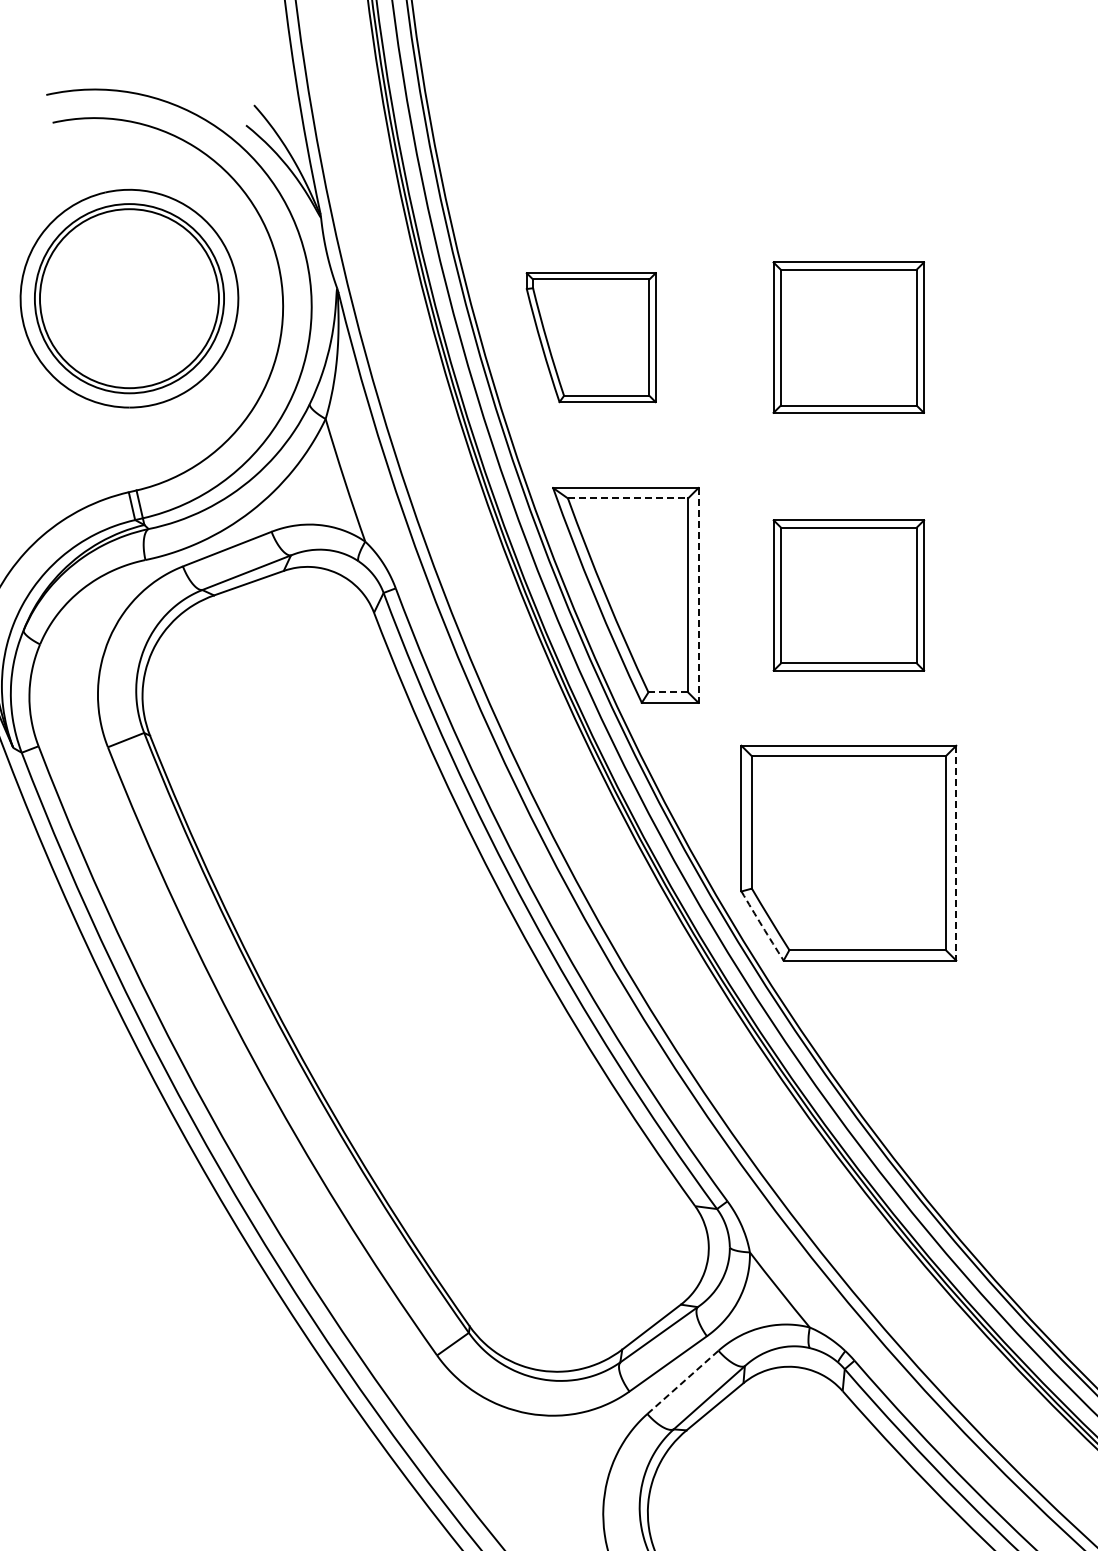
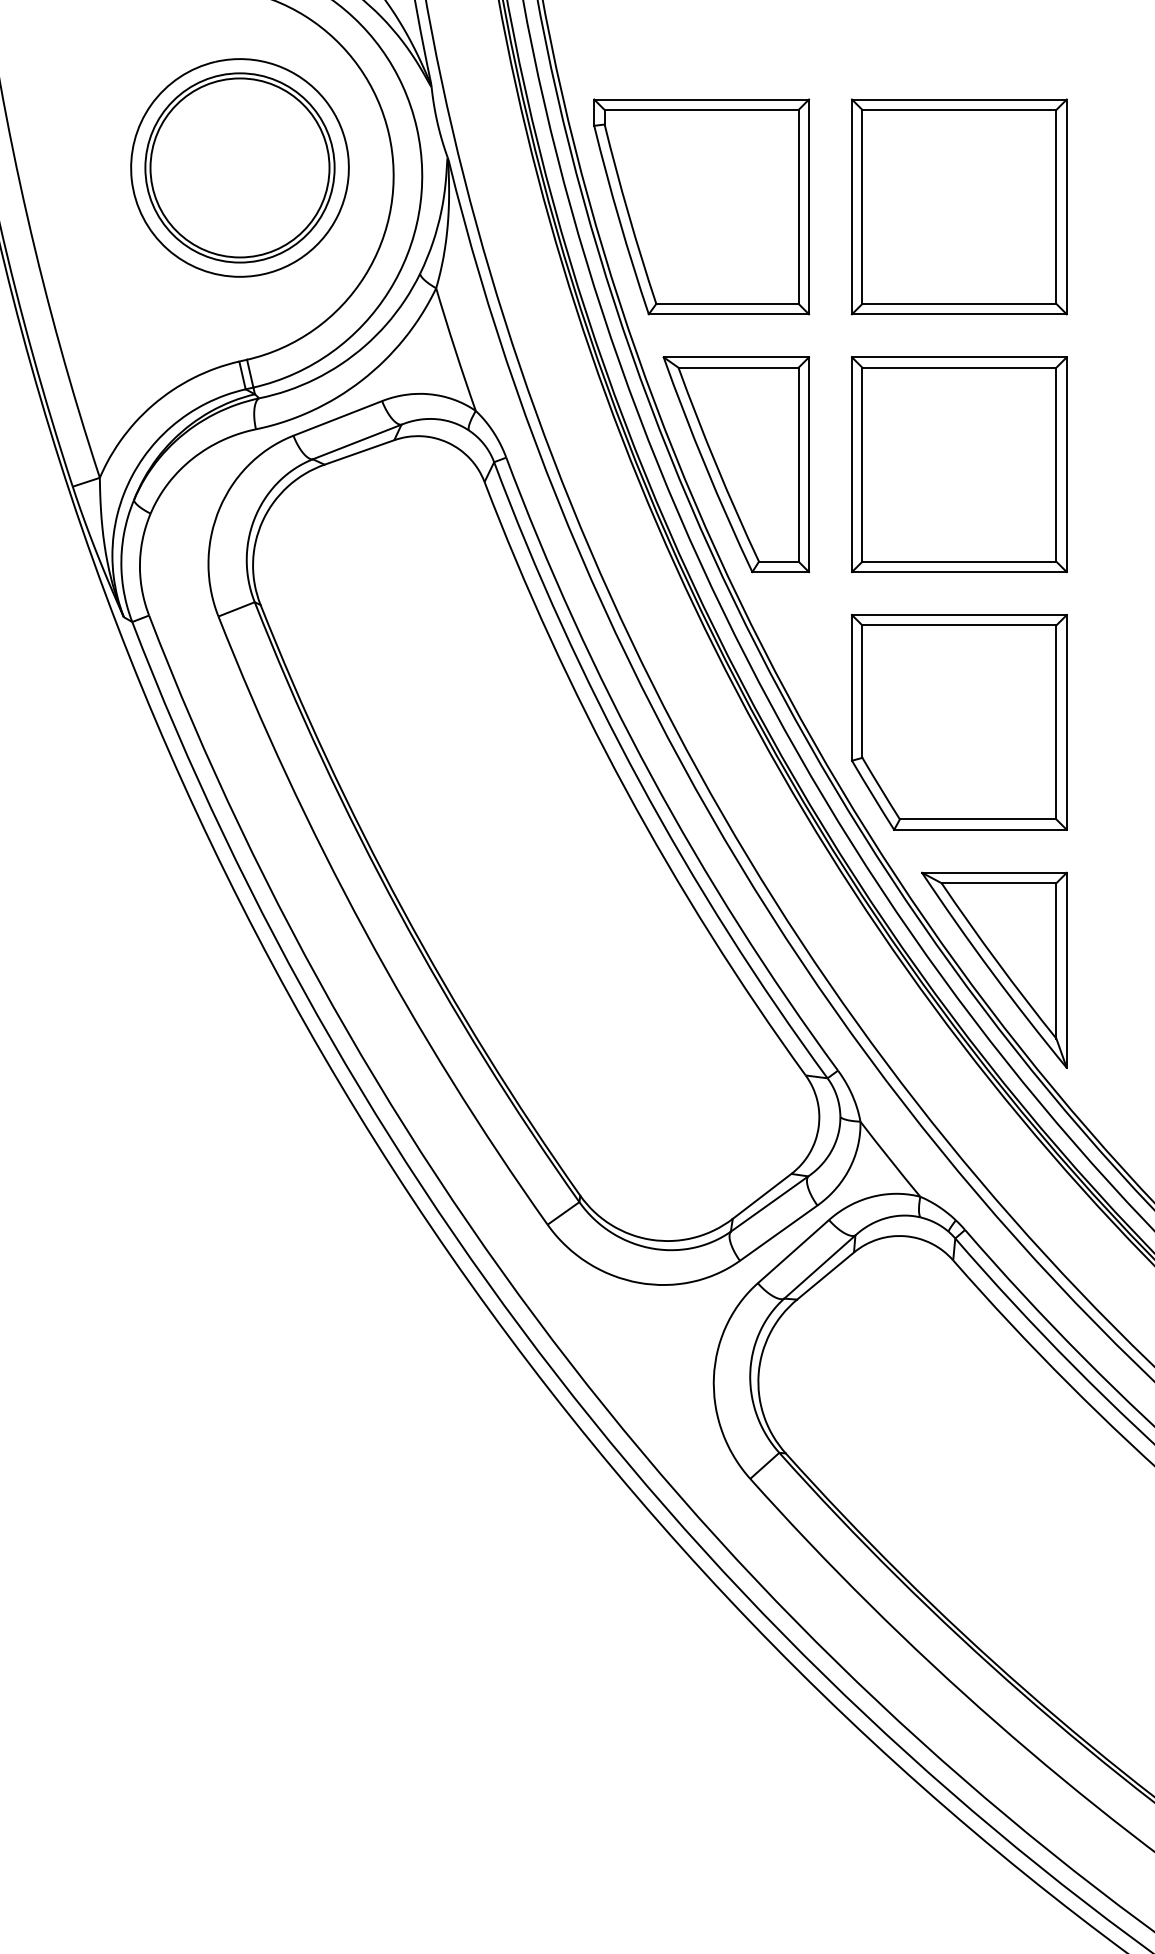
part: (590, 337) -> (701, 206), size x1.67
part: (847, 337) -> (958, 206), size x1.43
line: (628, 498) -> (739, 367), dashed -> solid
part: (848, 595) -> (959, 464), size x1.43
line: (698, 596) -> (809, 465), dashed -> solid
line: (667, 692) -> (778, 561), dashed -> solid
line: (955, 853) -> (1066, 722), dashed -> solid
arc: (761, 926) -> (872, 795), dashed -> solid
part: (883, 1100) -> (994, 969), added
line: (682, 1382) -> (793, 1251), dashed -> solid

